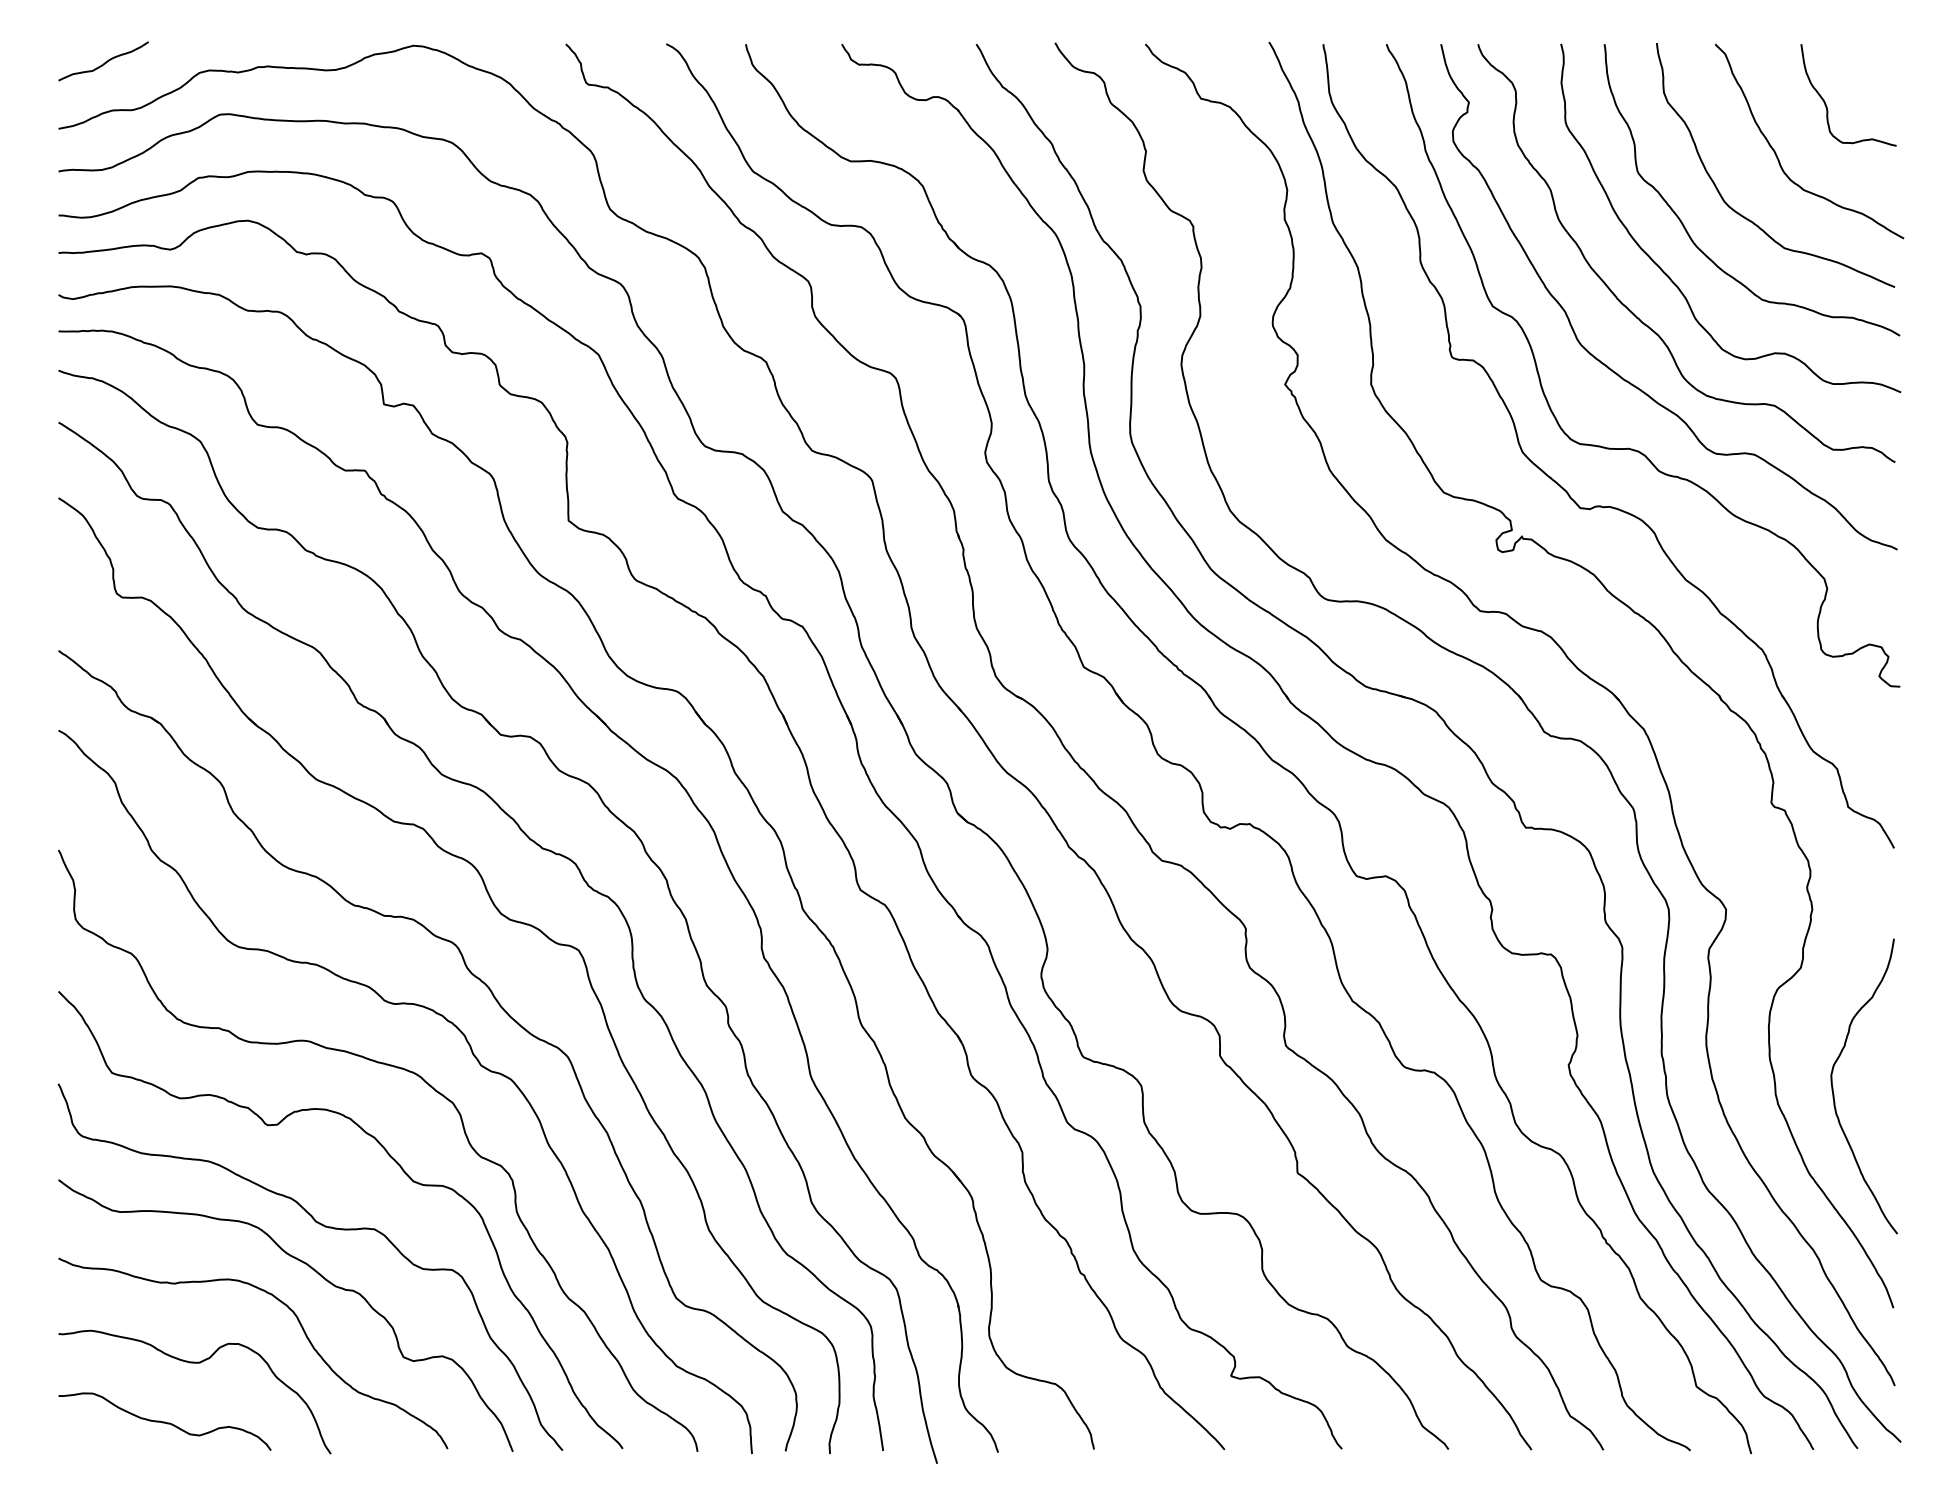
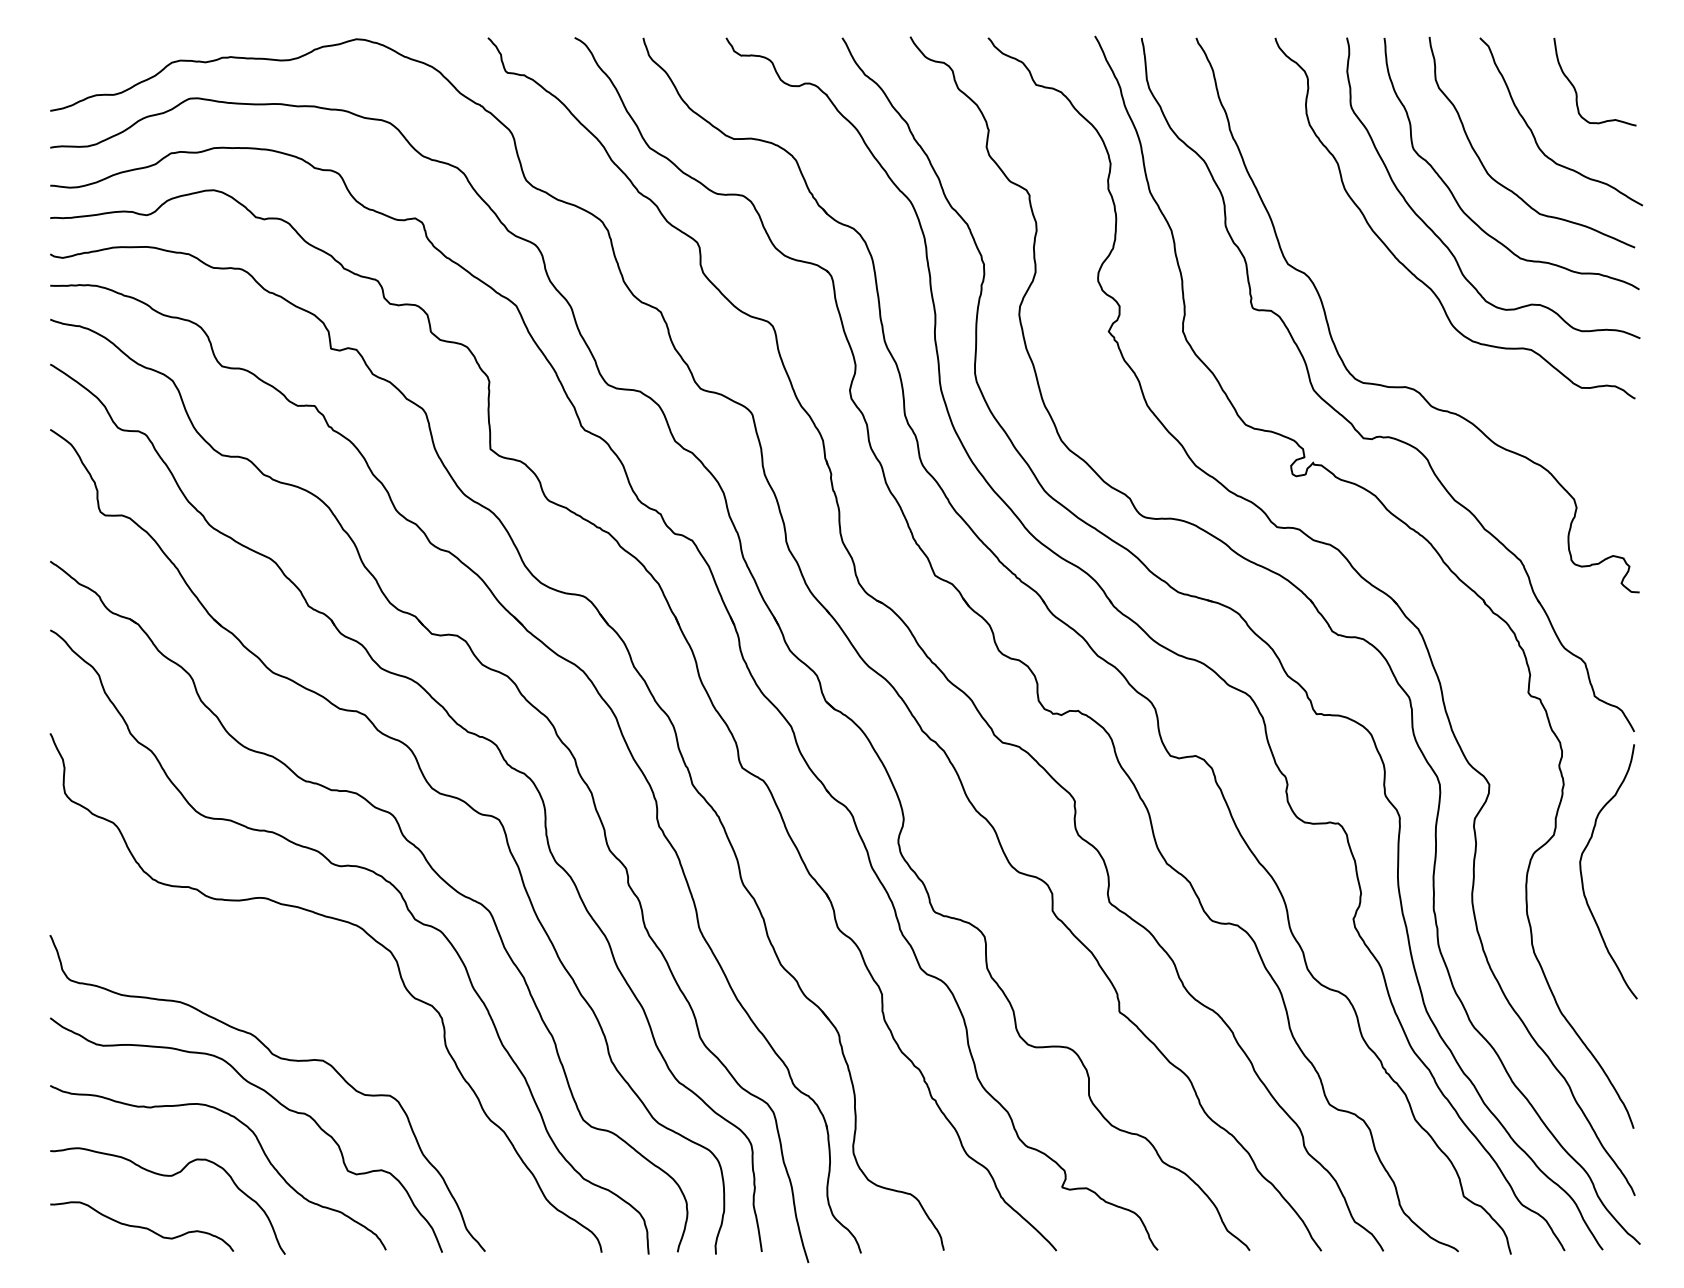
curve: (104, 62) -> (89, 53), removed
curve: (1615, 371) -> (1393, 320), removed
curve: (1833, 1087) -> (1582, 872), moved
curve: (403, 1172) -> (347, 1011), removed

